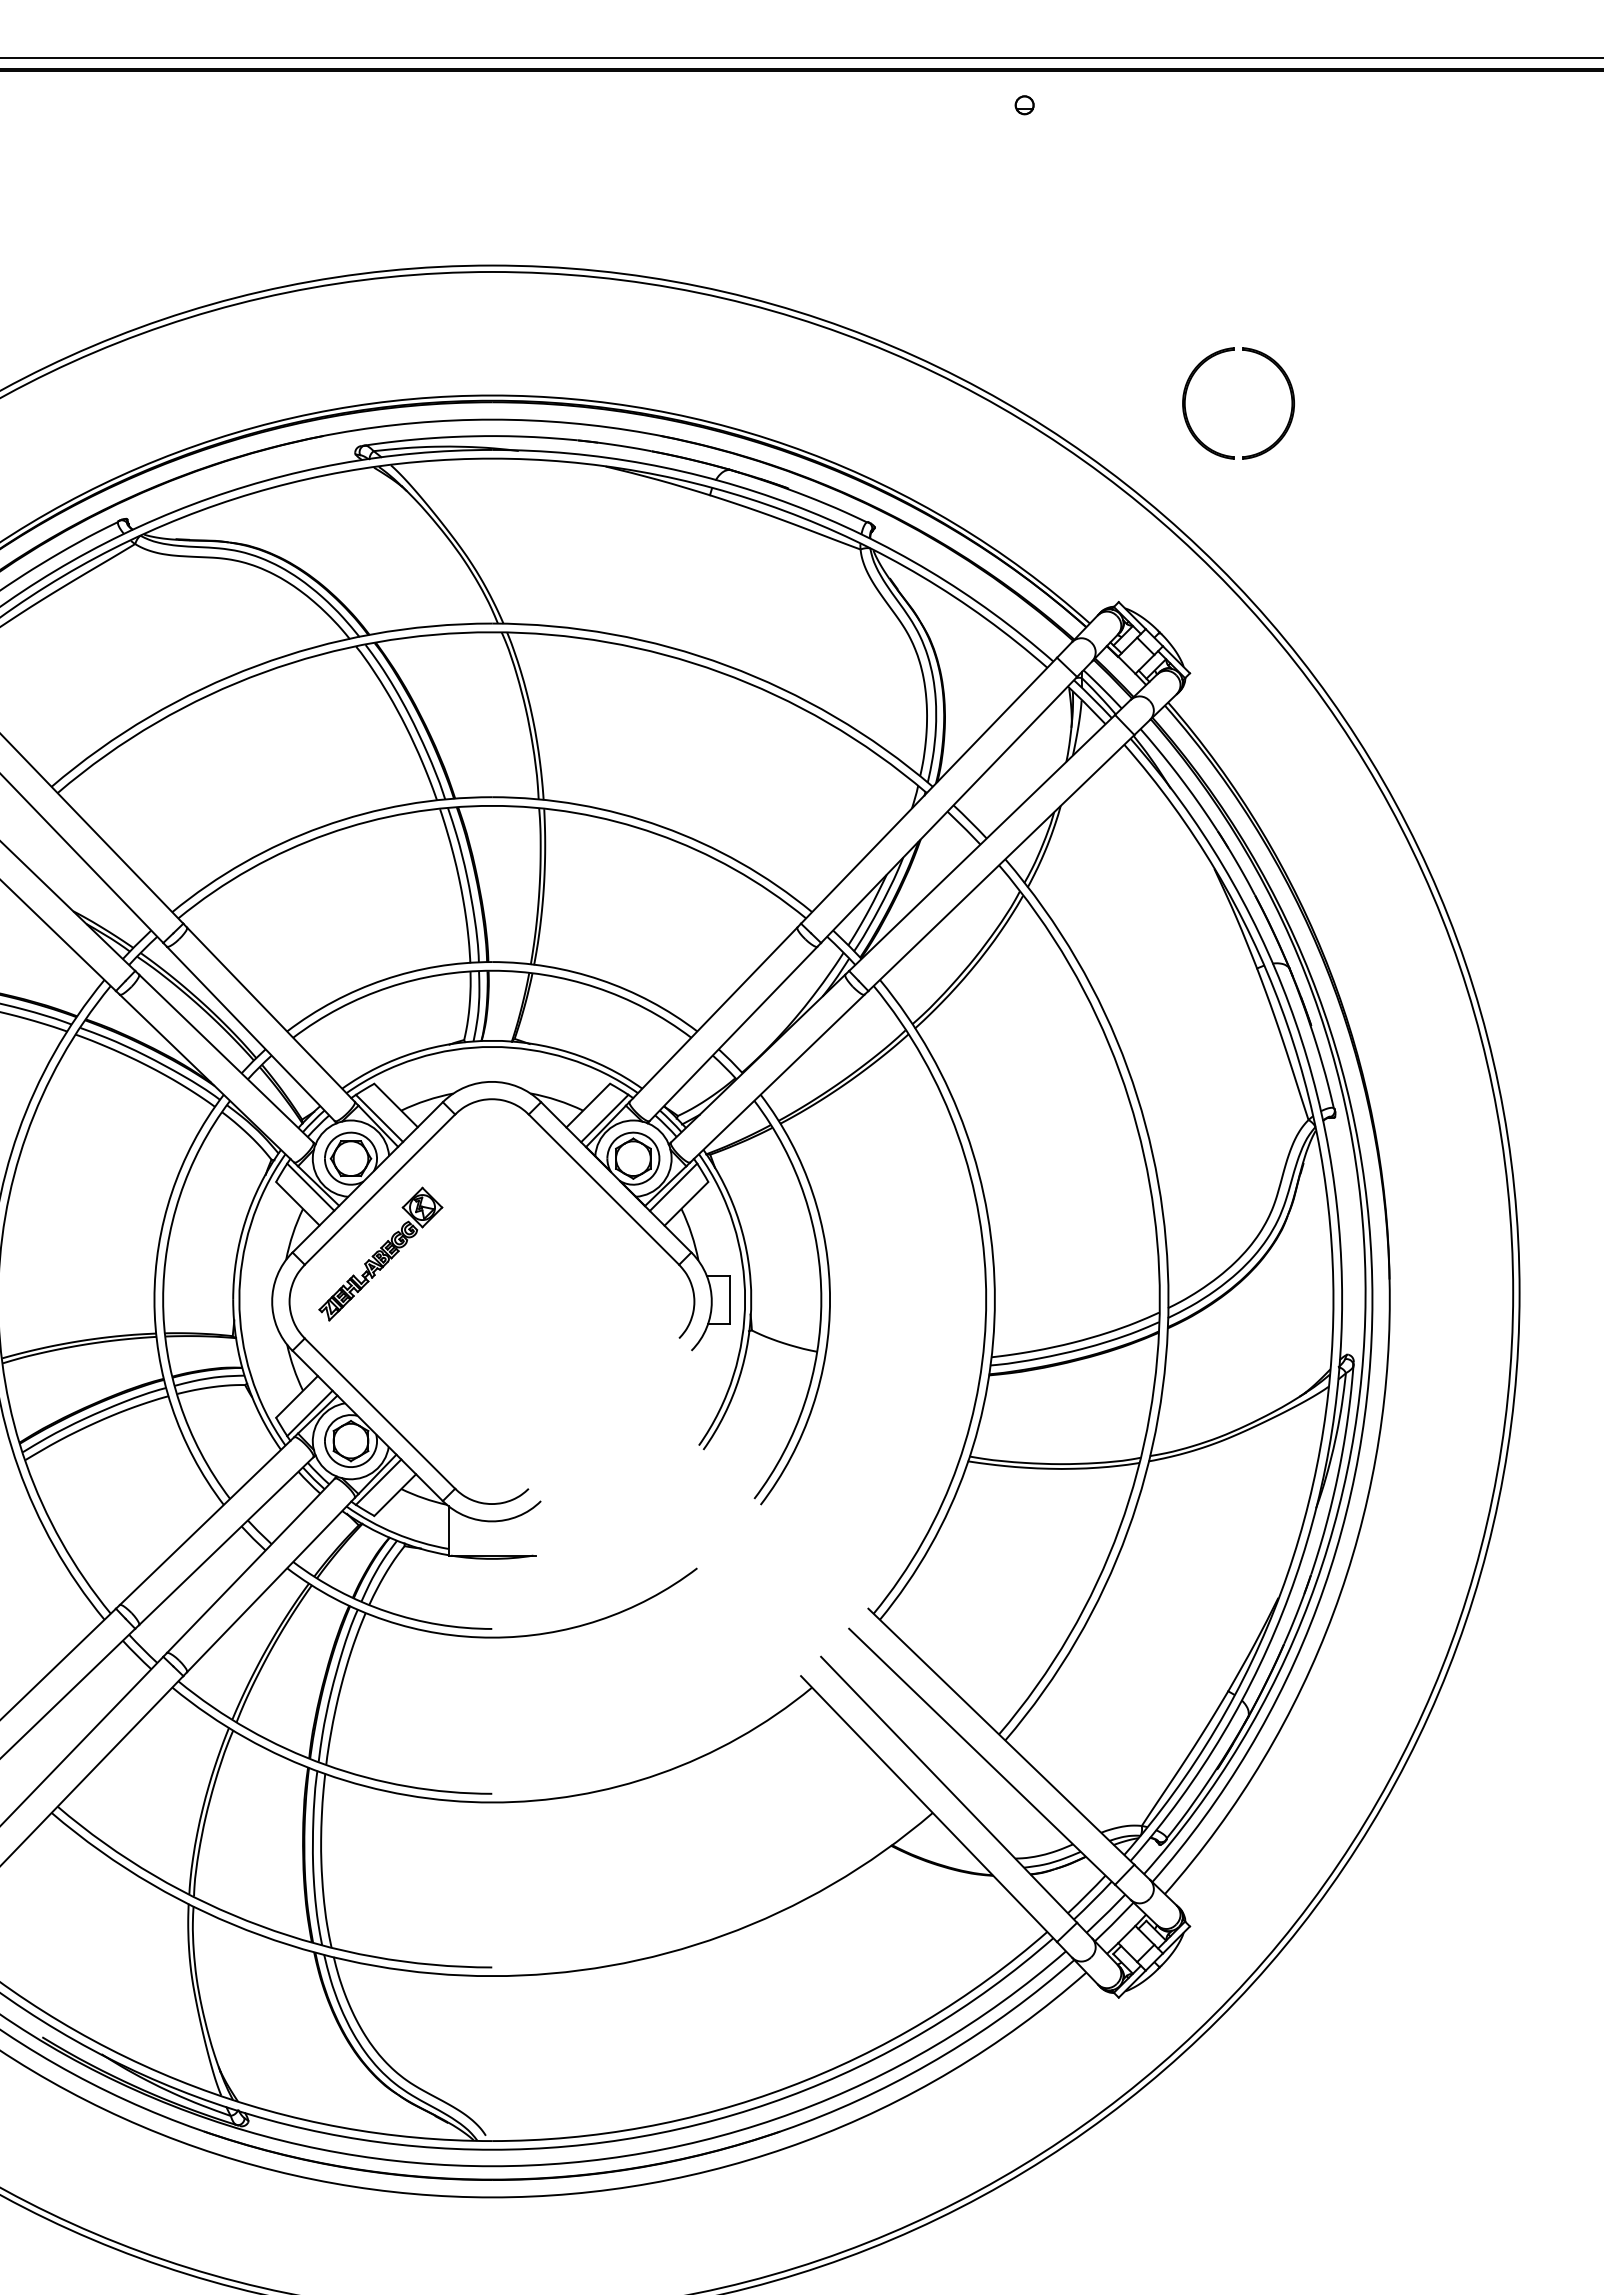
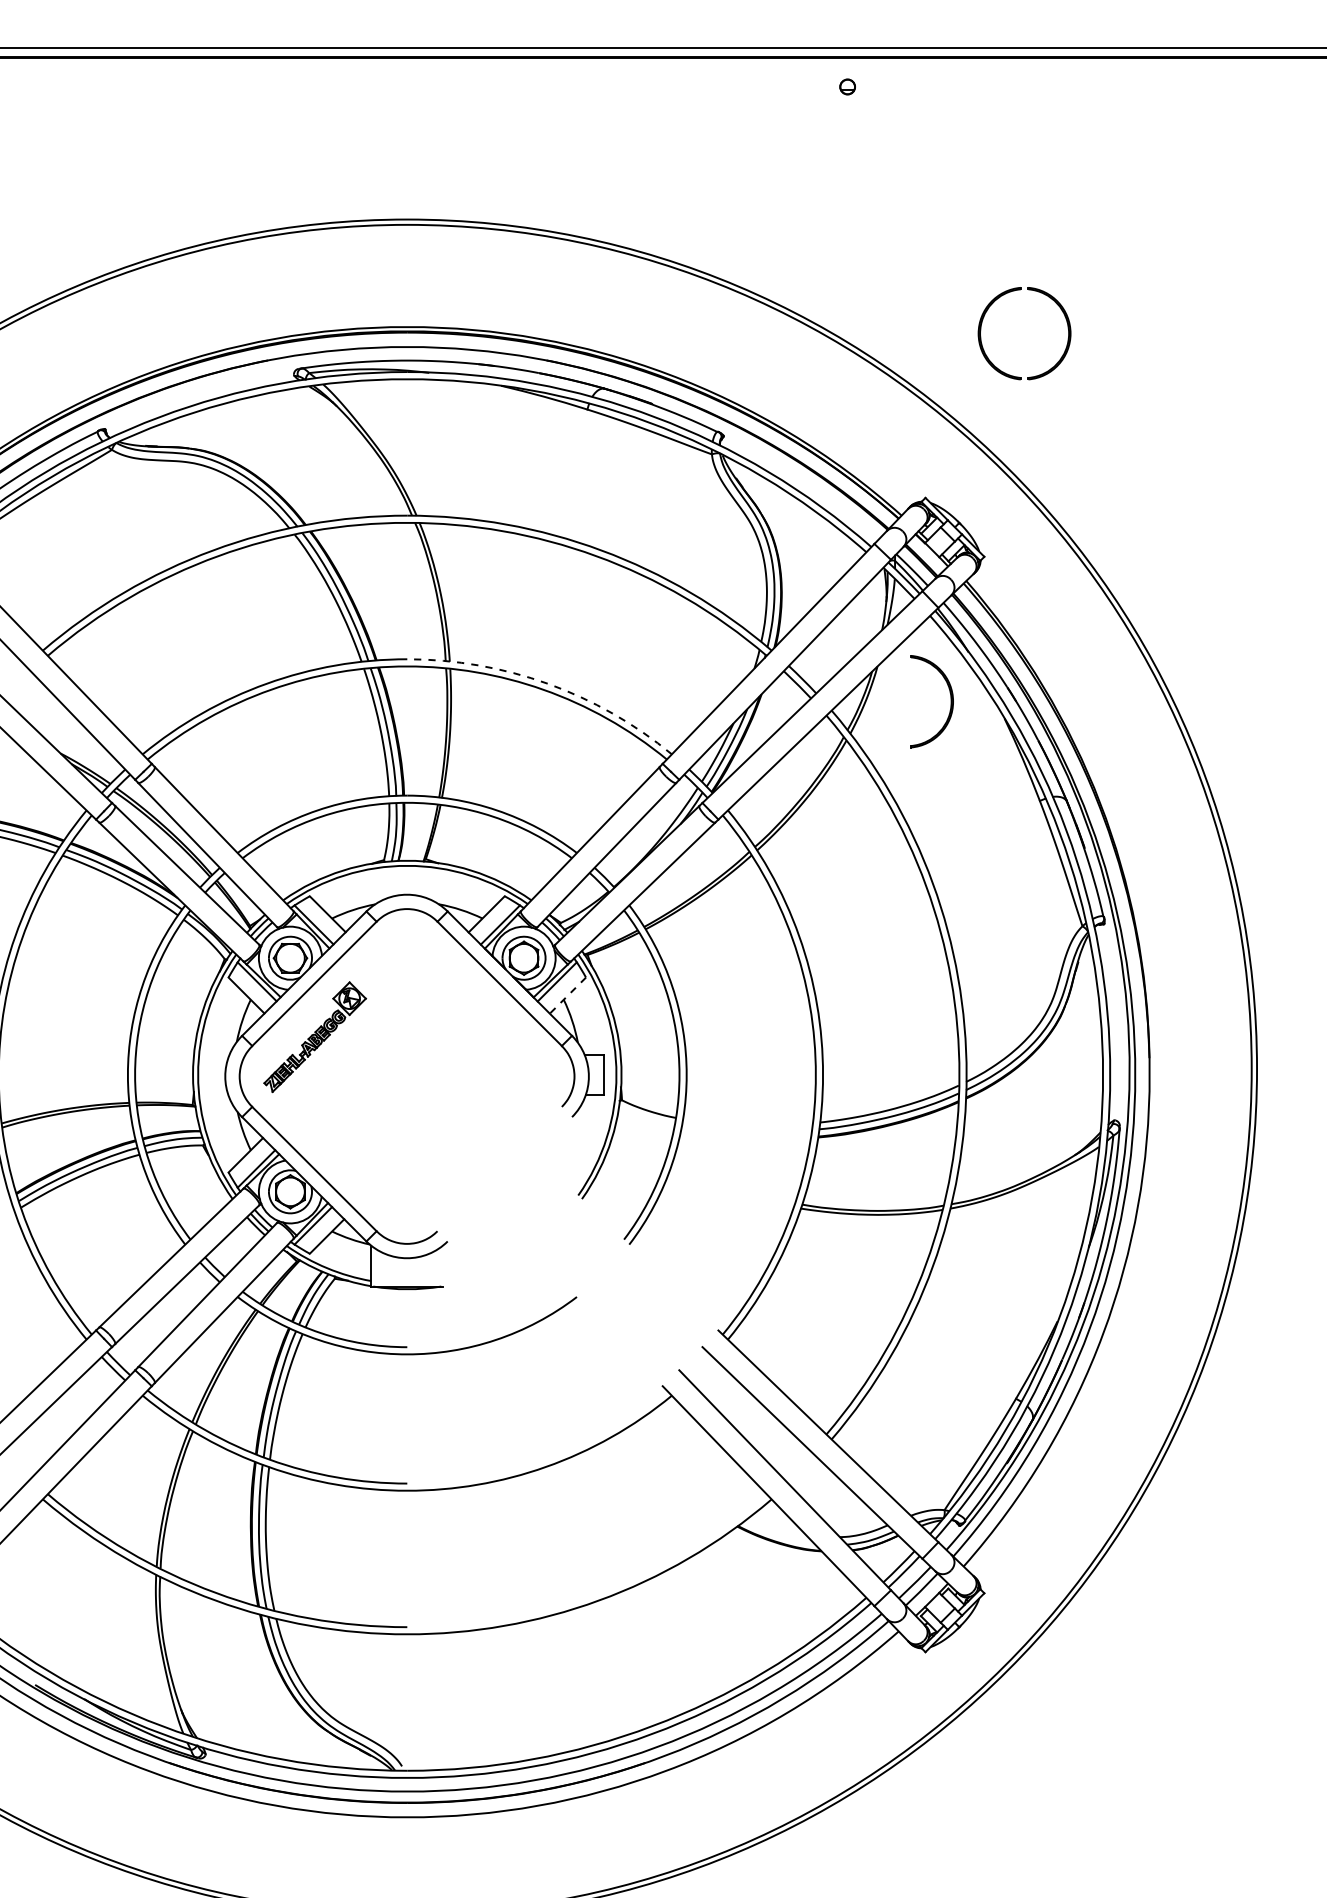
arc: (662, 826) -> (548, 683), solid -> dashed
part: (1149, 848) -> (950, 701), added
line: (686, 1203) -> (567, 995), solid -> dashed

